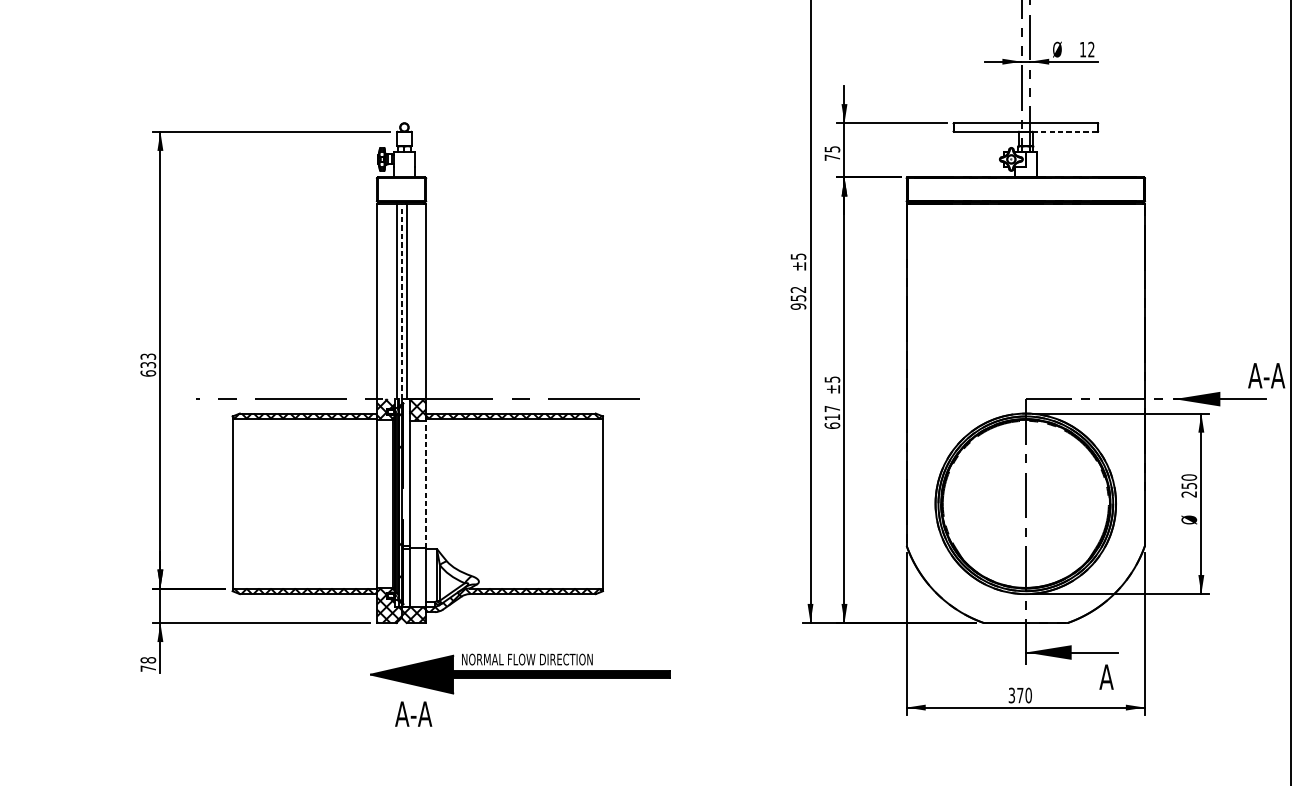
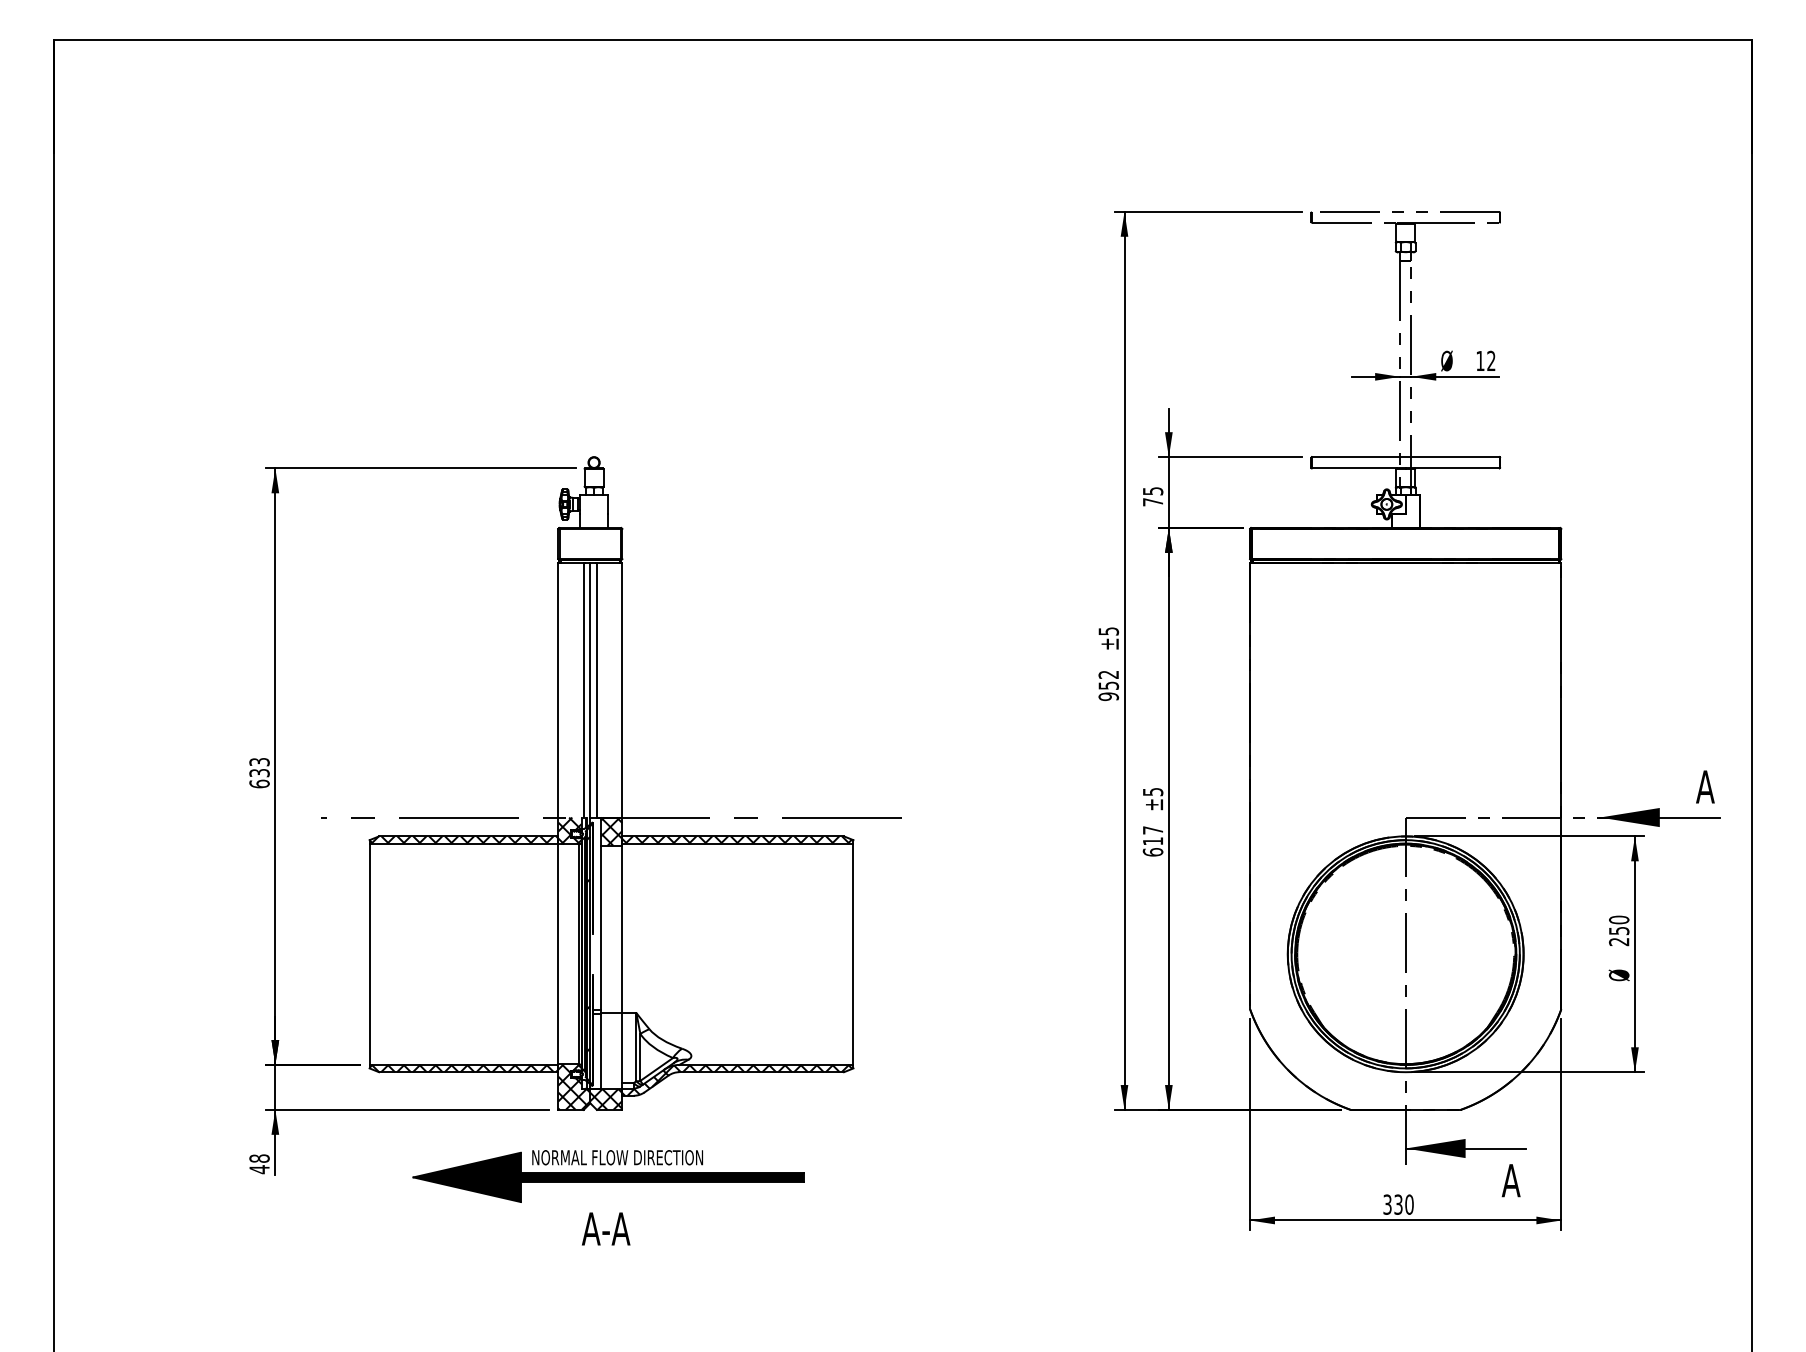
line: (1065, 131) -> (1457, 468), dashed -> solid
line: (401, 301) -> (590, 689), dashed -> solid
text: (1274, 375) -> (1730, 786), A-A -> A
line: (426, 484) -> (622, 928), dashed -> solid
text: (148, 668) -> (259, 1169), 78 -> 48
part: (520, 673) -> (608, 1176), moved
text: (1020, 695) -> (1398, 1204), 370 -> 330

